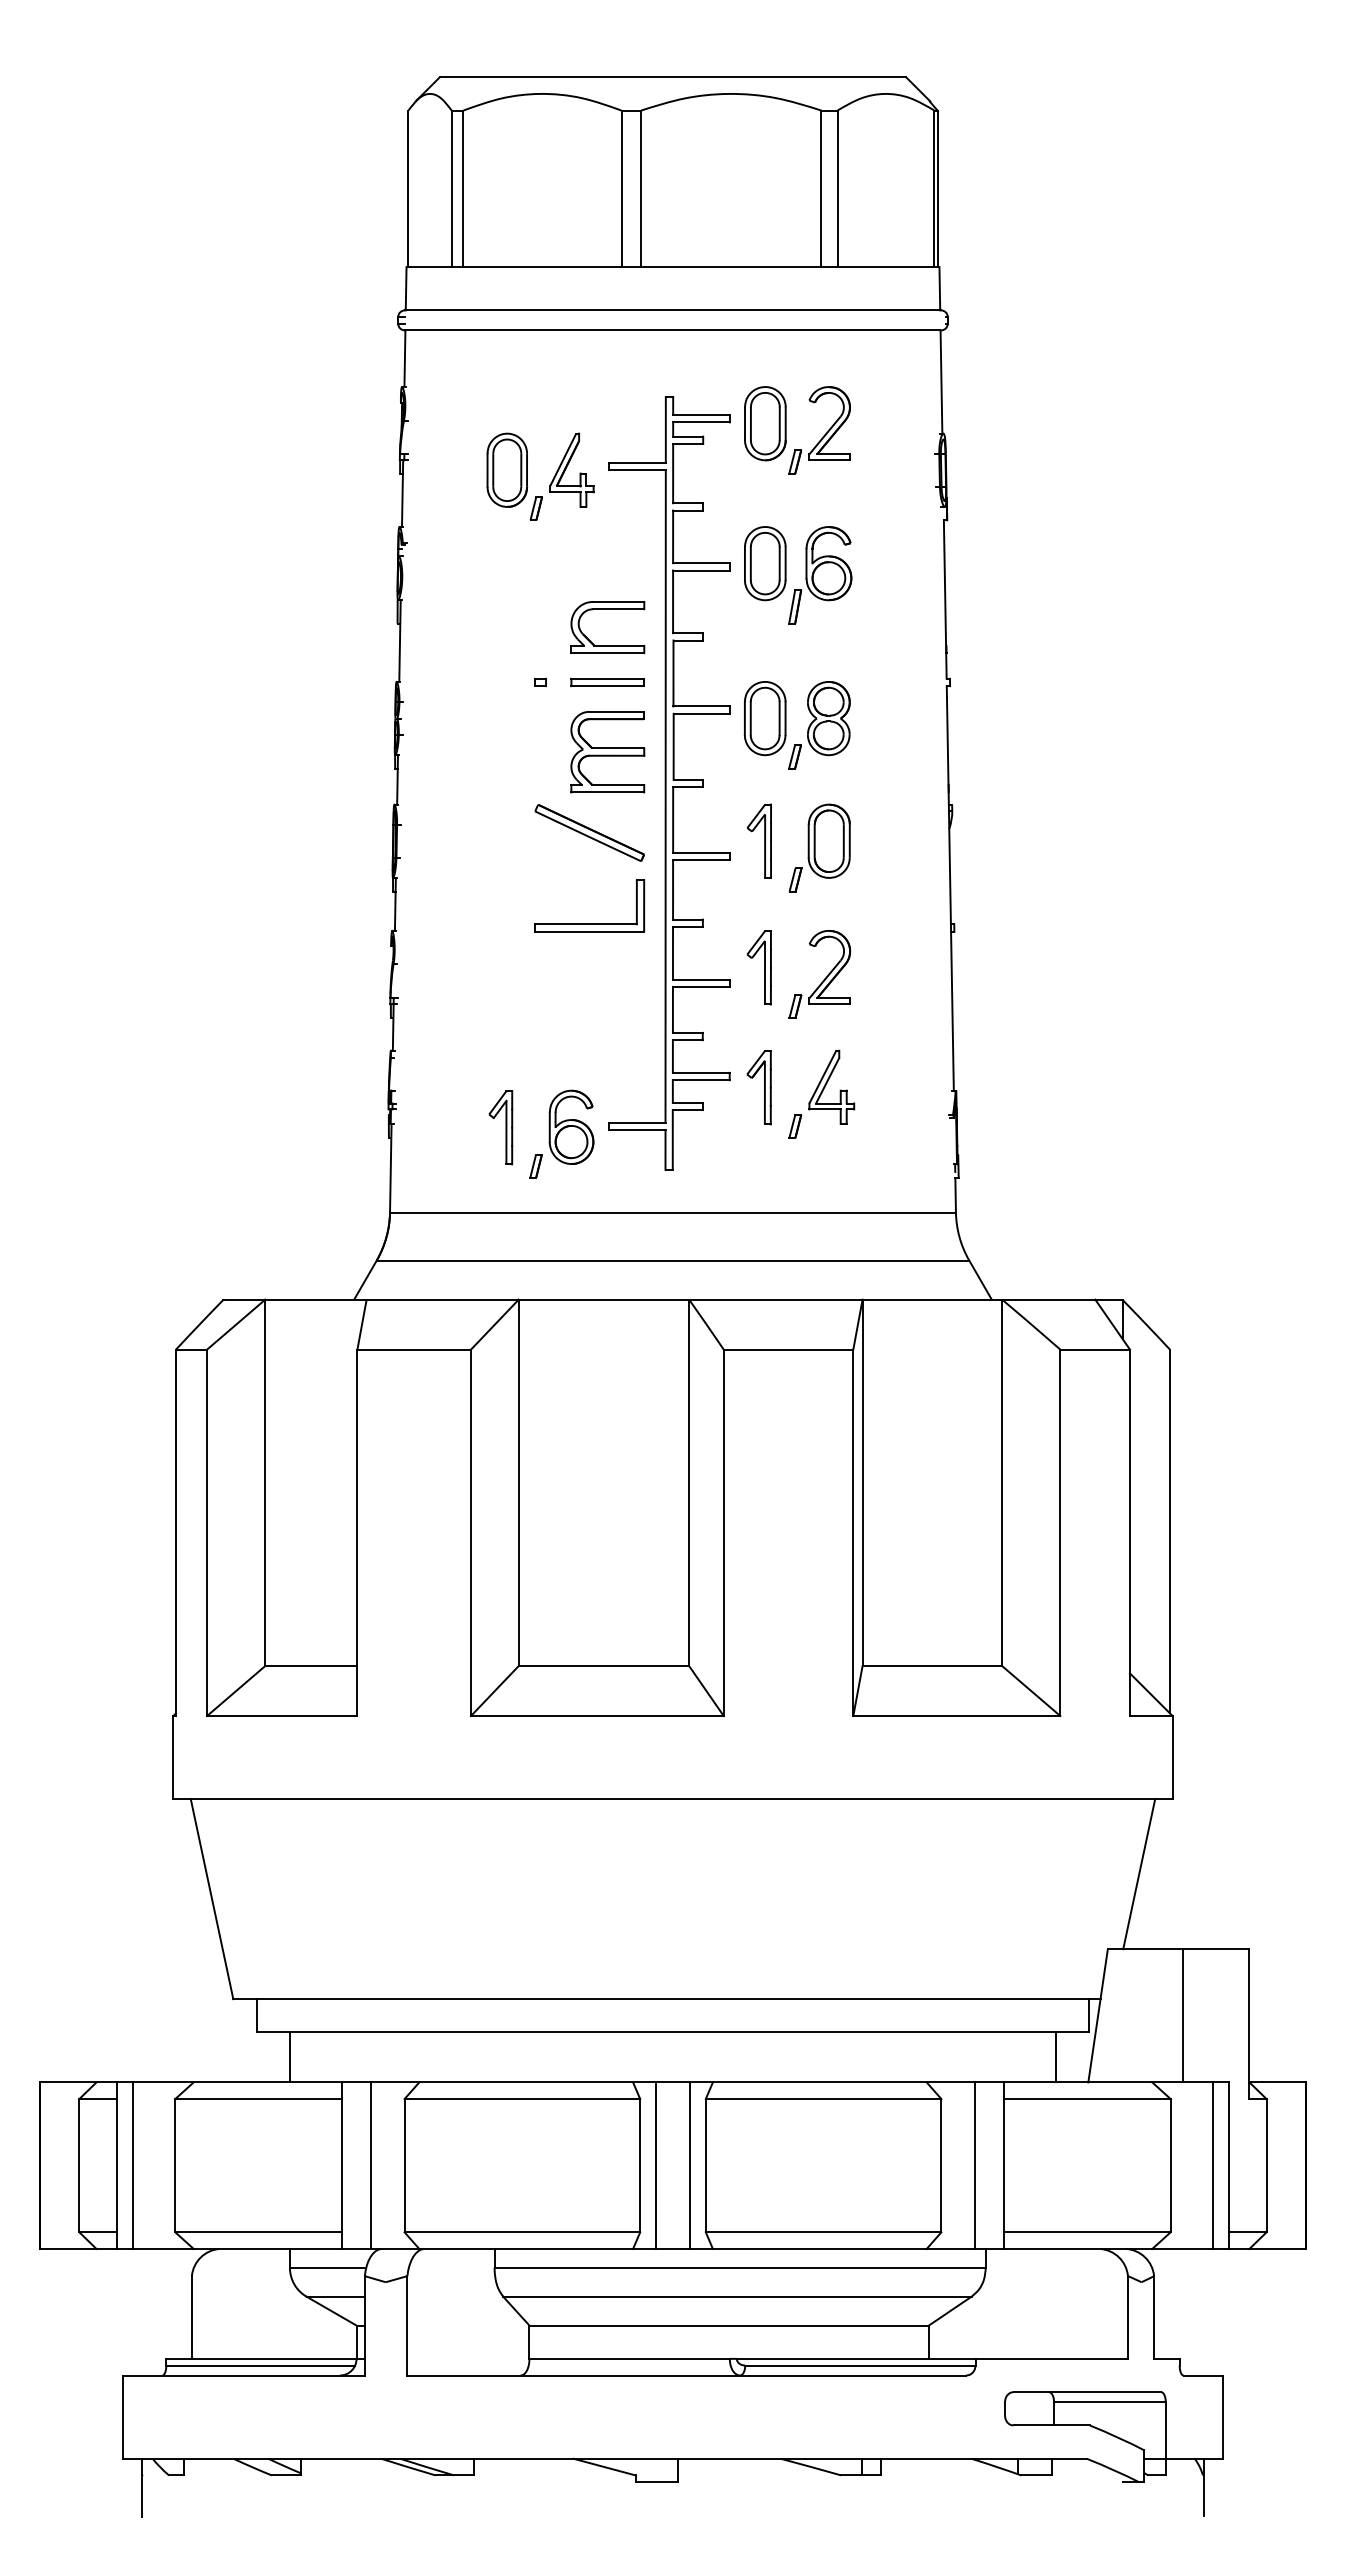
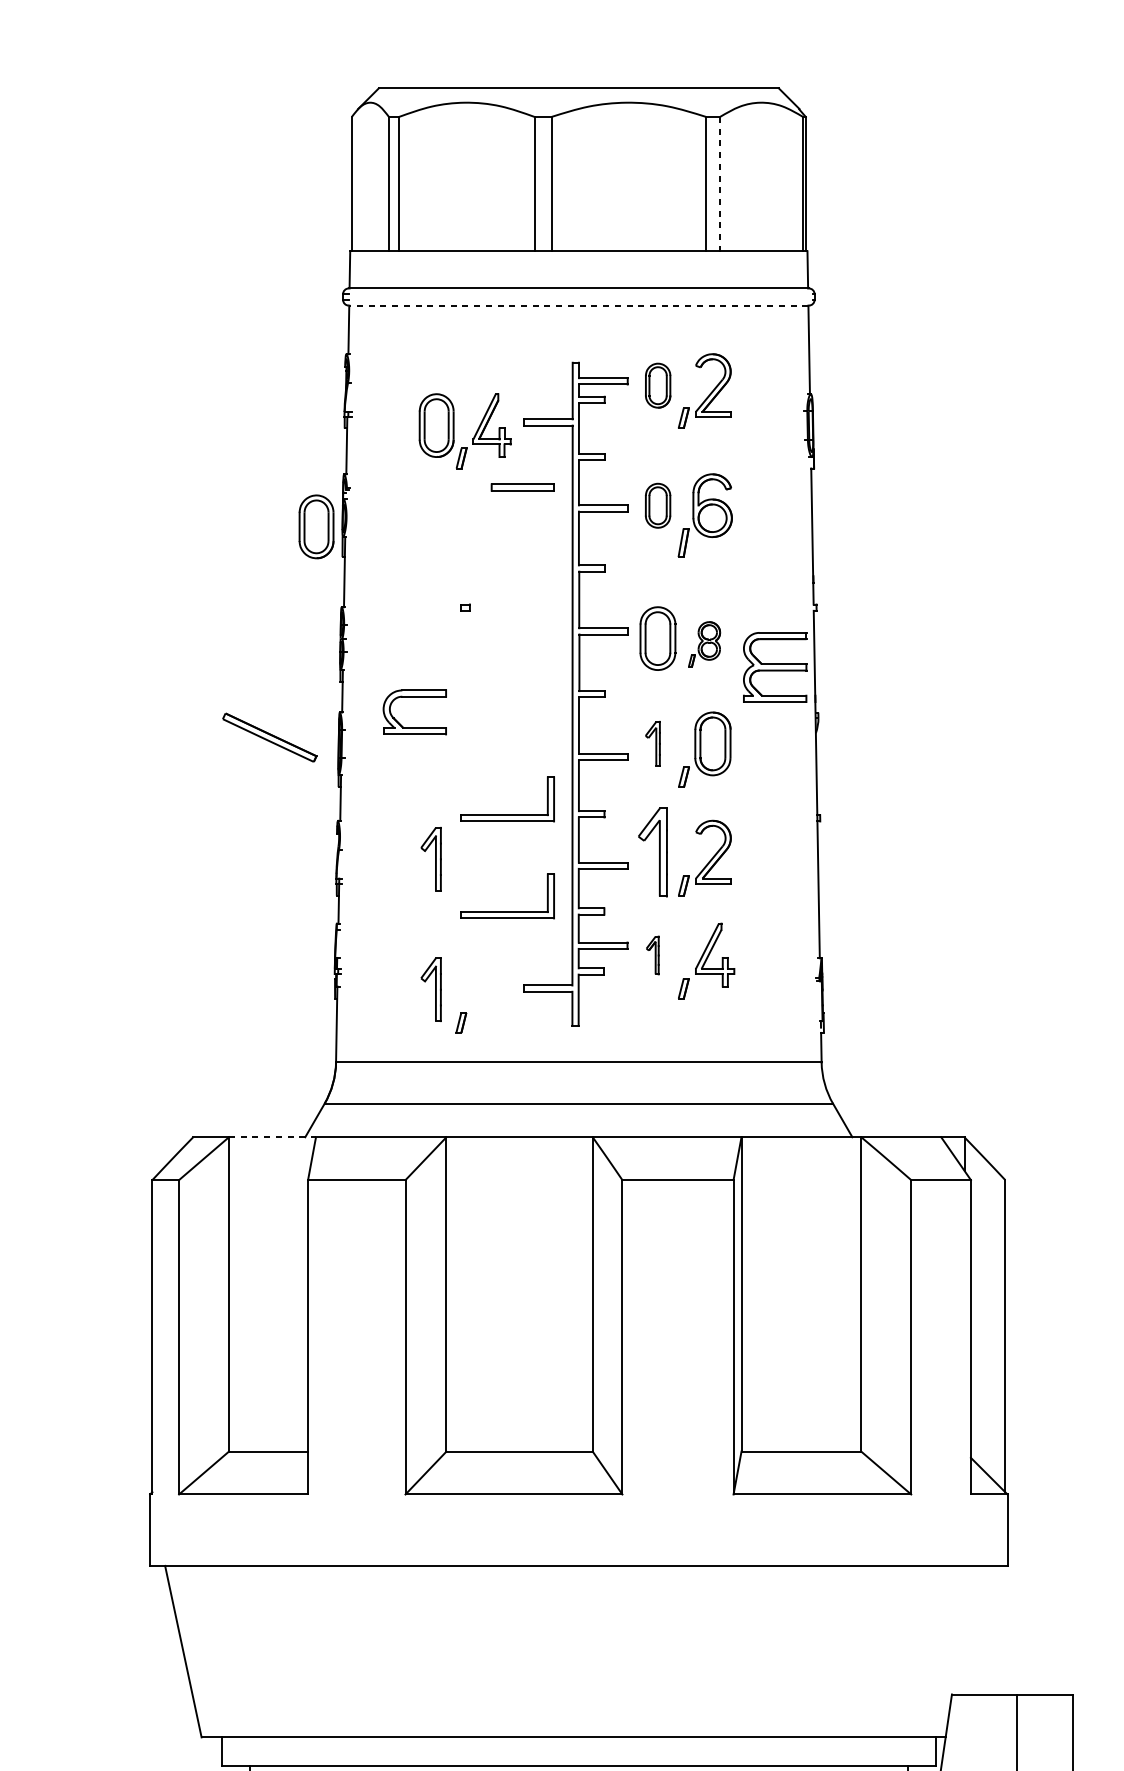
line: (837, 189) -> (719, 184), solid -> dashed
line: (672, 330) -> (578, 305), solid -> dashed
part: (765, 423) -> (658, 385), size x0.7
part: (765, 563) -> (658, 505), size x0.7
part: (366, 587) -> (315, 526), added
part: (607, 609) -> (414, 696), moved
part: (607, 682) -> (522, 487), moved
part: (819, 725) -> (704, 644), size x0.6
part: (607, 752) -> (774, 667), moved
part: (589, 832) -> (269, 737), moved
part: (758, 840) -> (652, 743), size x0.7
part: (758, 967) -> (652, 852), size x1.4
part: (500, 975) -> (430, 859), added
part: (589, 1036) -> (507, 911), added
part: (758, 1087) -> (652, 955), size x0.6
part: (571, 1126) -> (491, 988), removed
line: (315, 1299) -> (272, 1137), solid -> dashed
line: (1139, 1874) -> (979, 1630), removed

